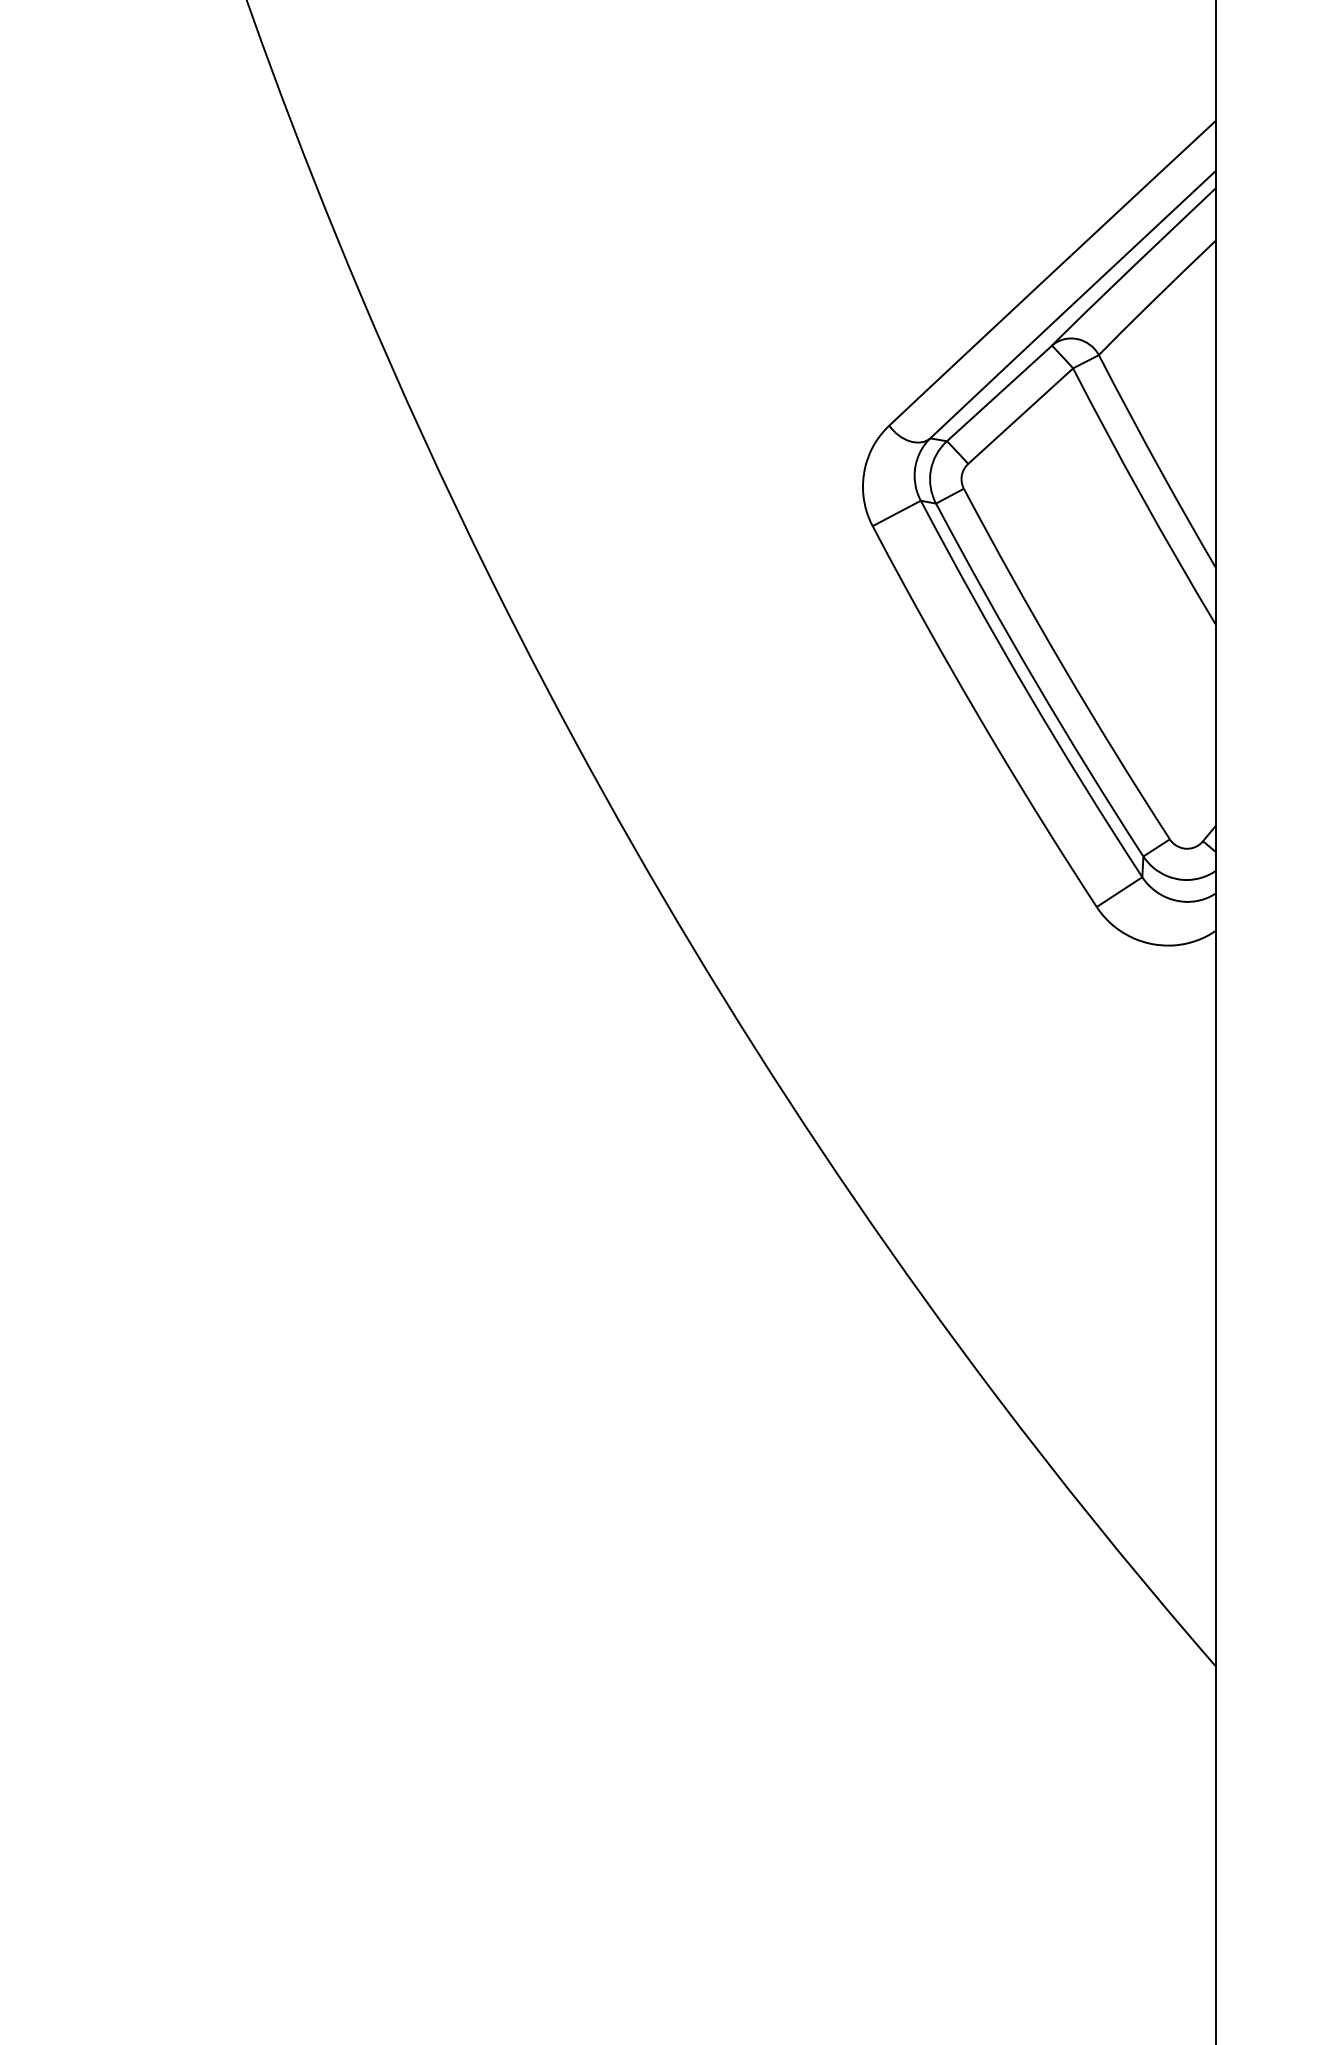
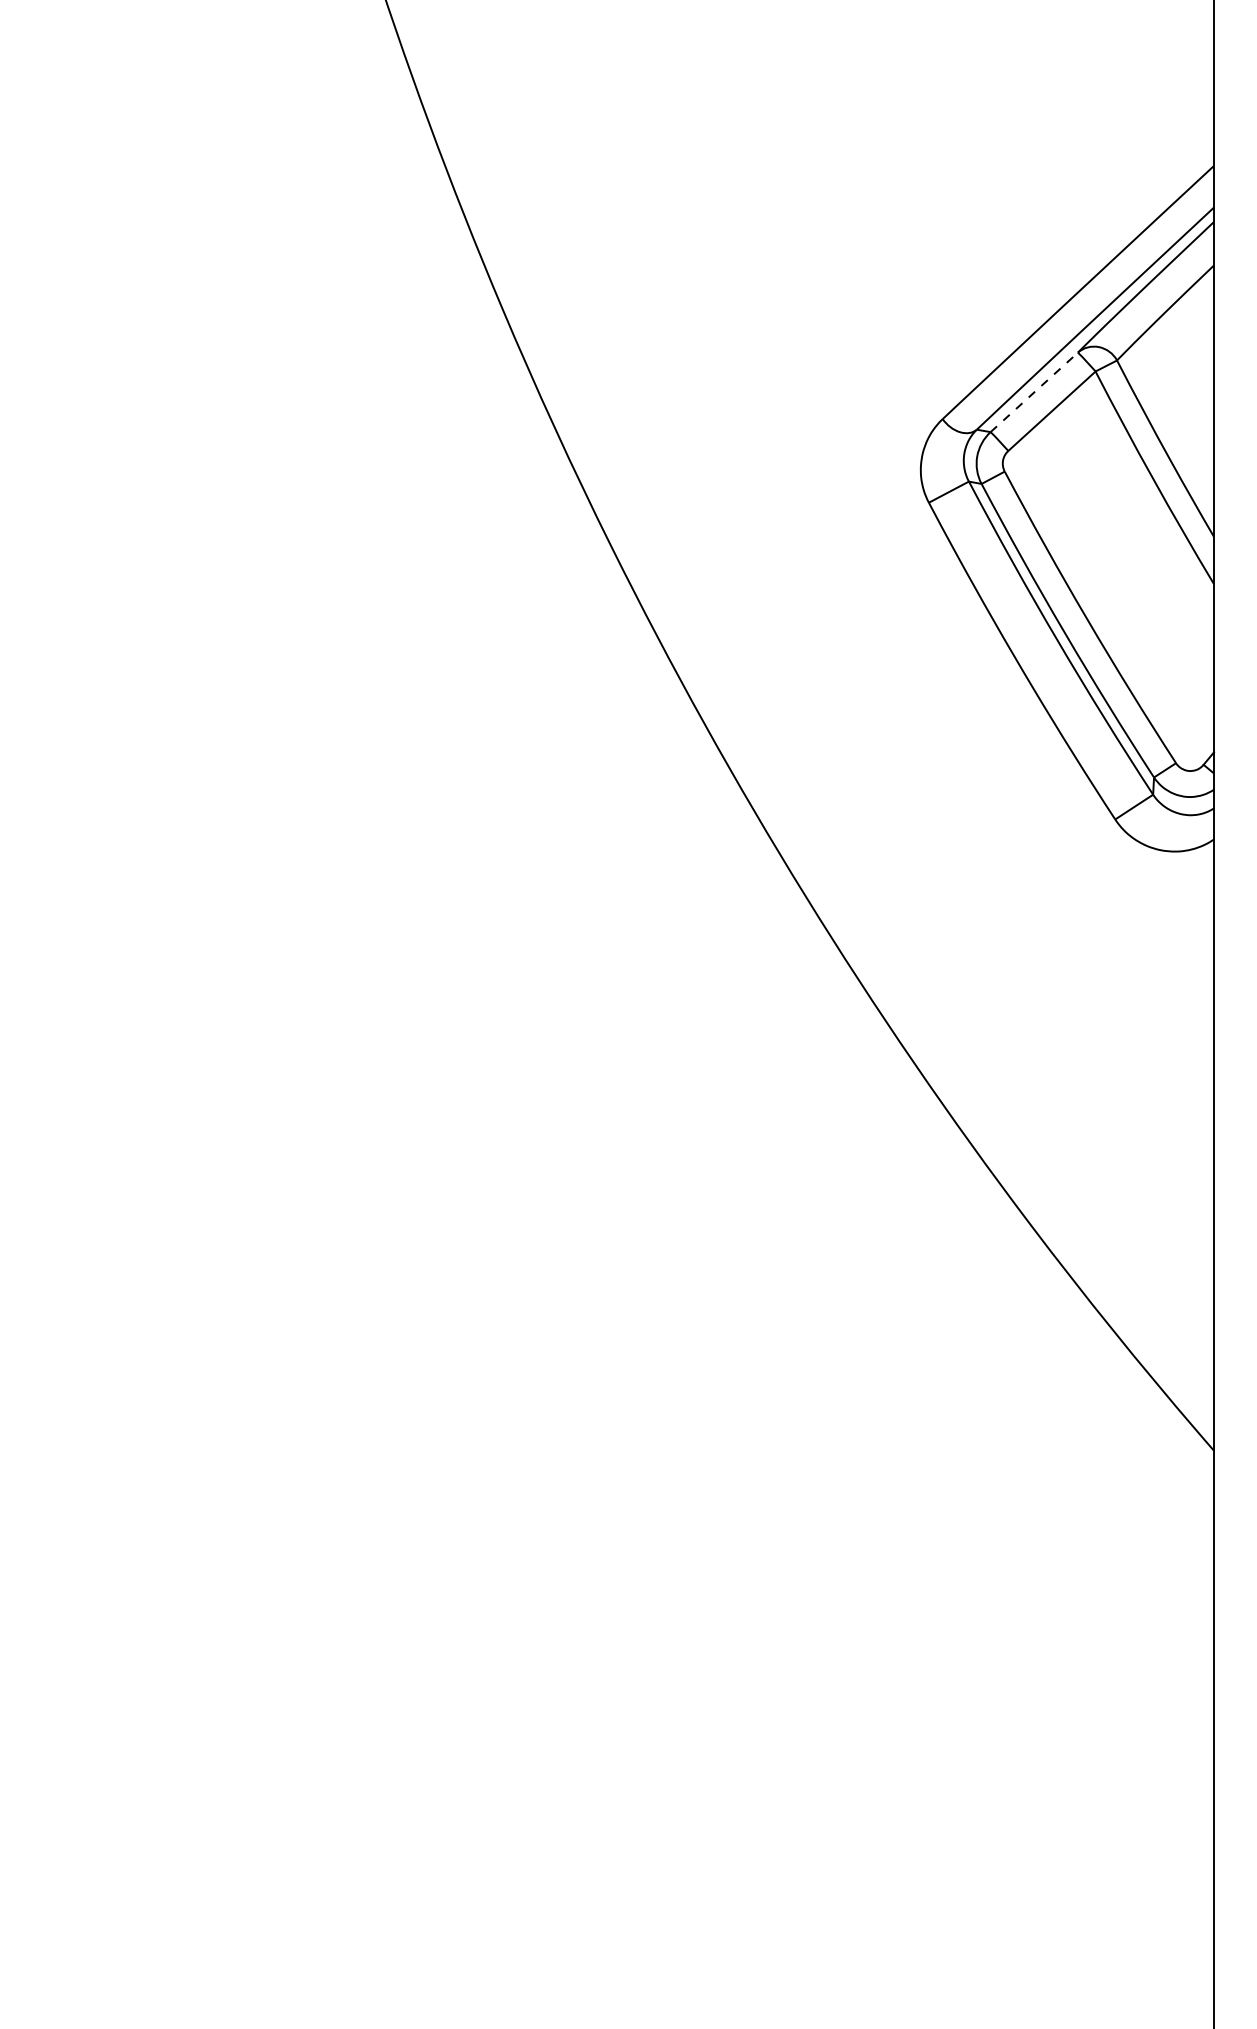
line: (999, 393) -> (1034, 392), solid -> dashed

